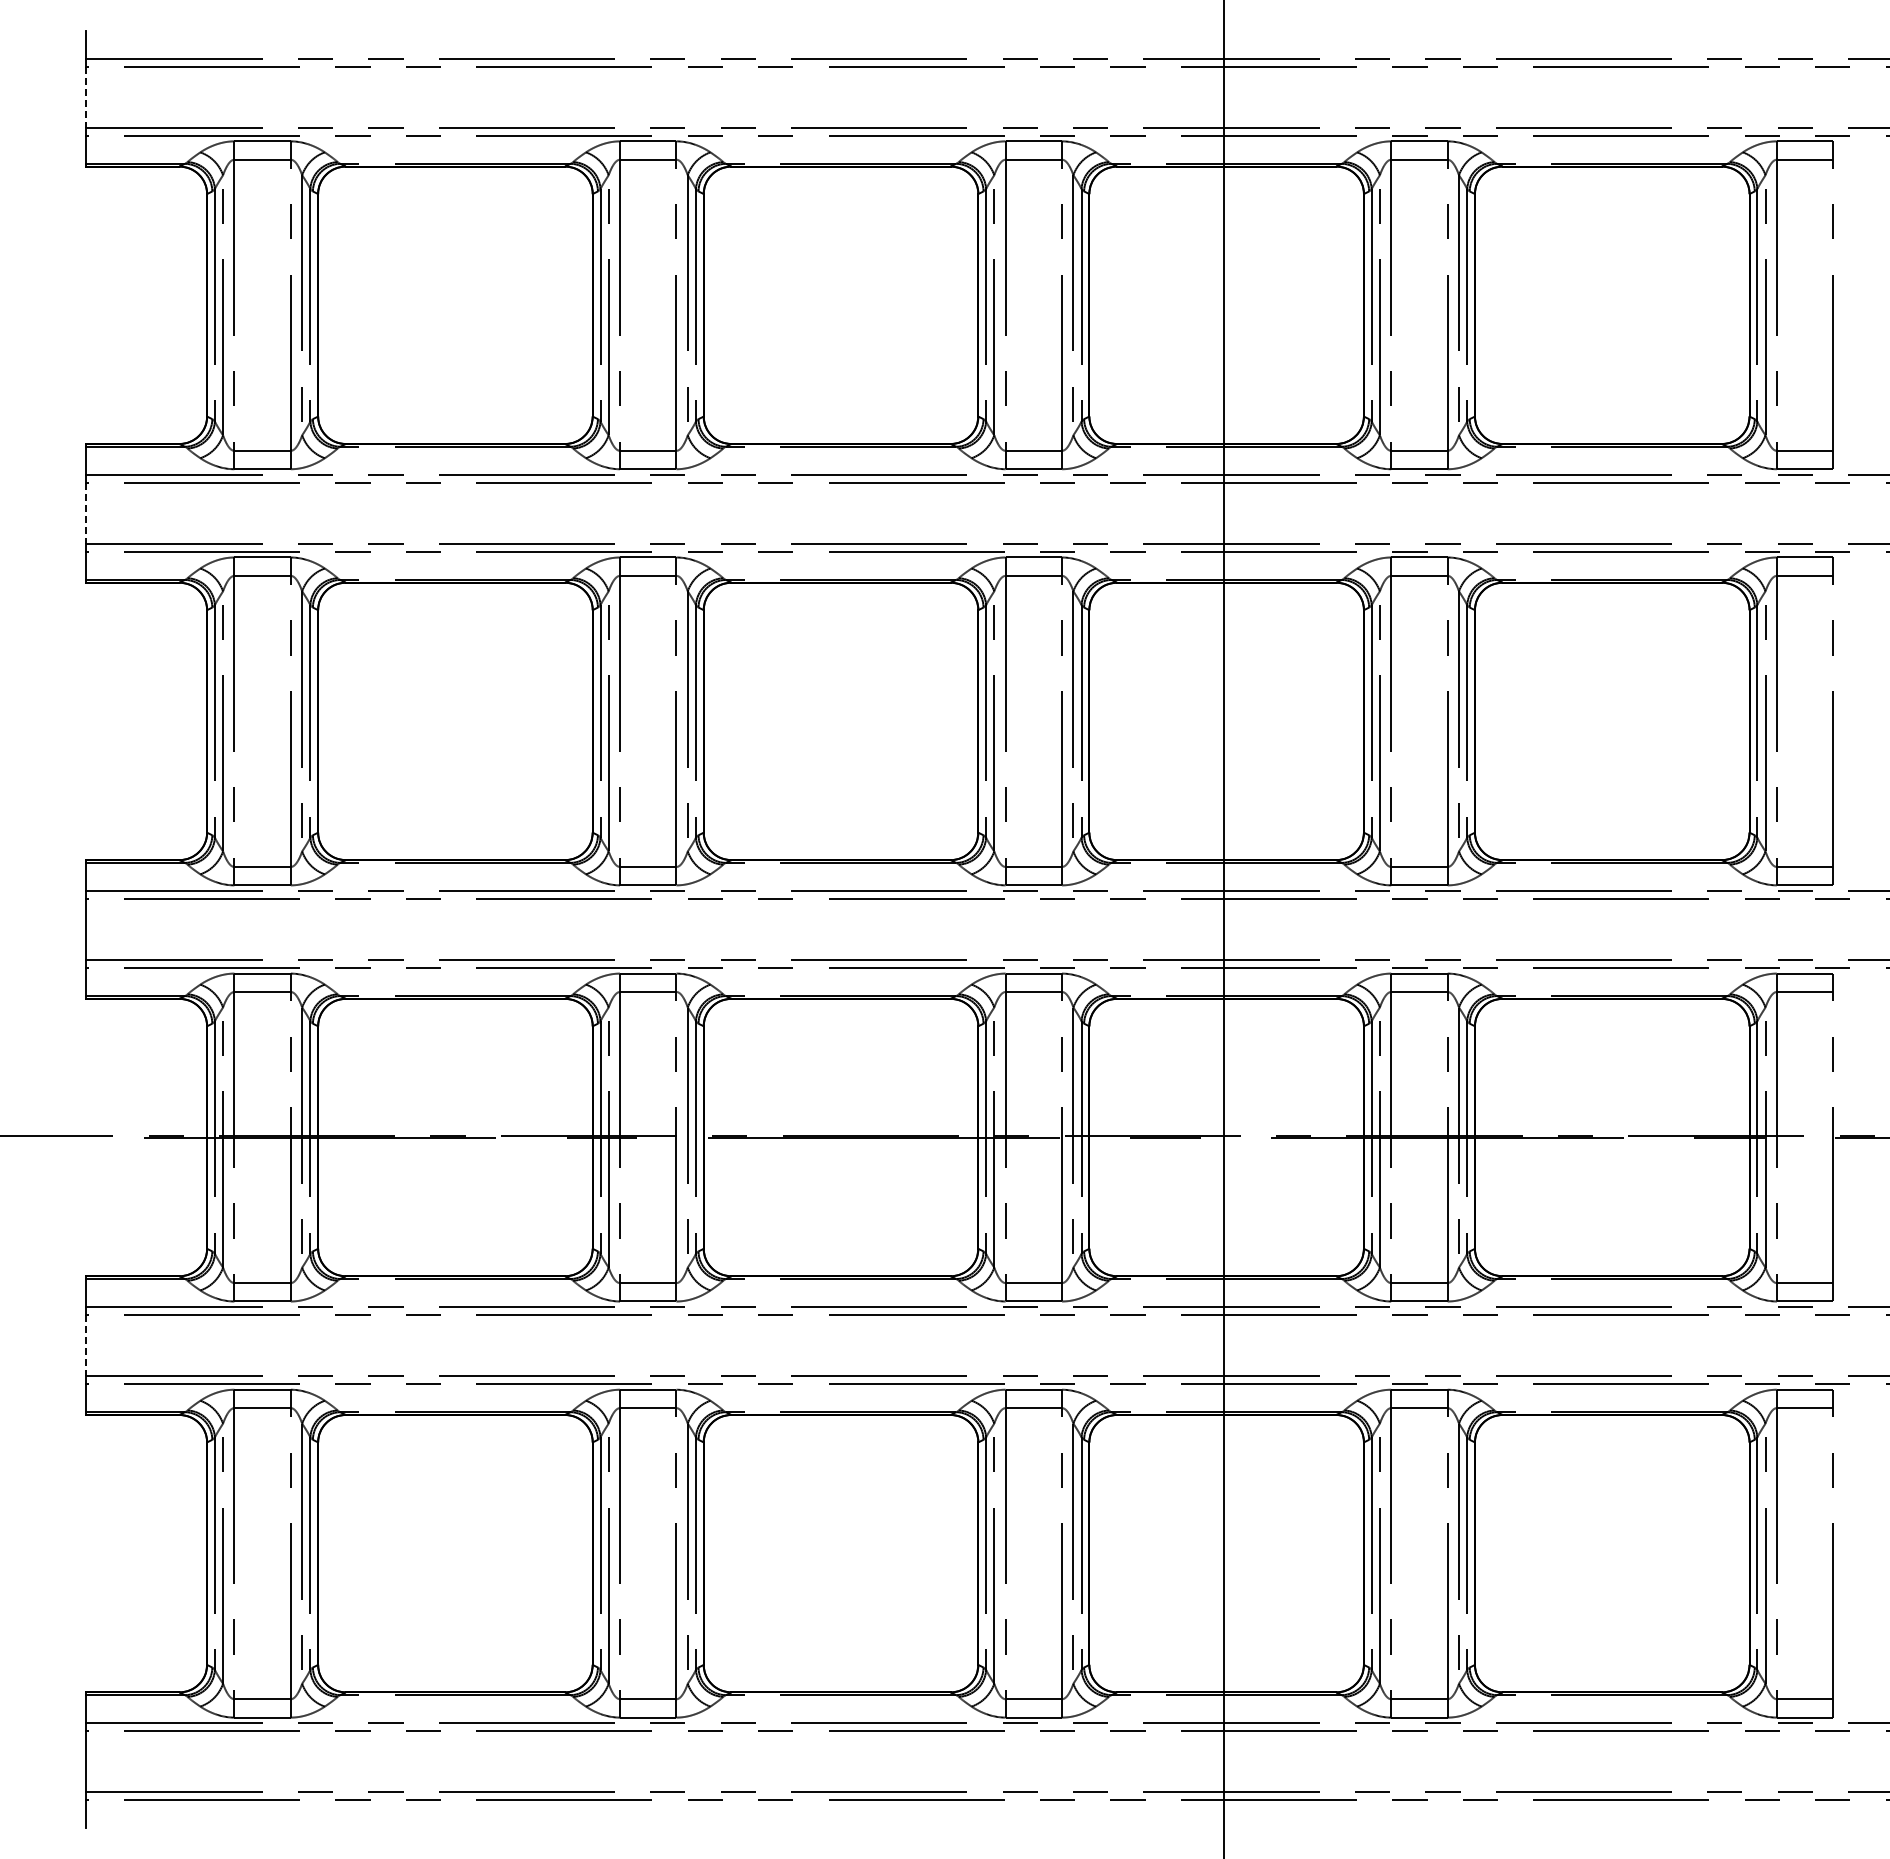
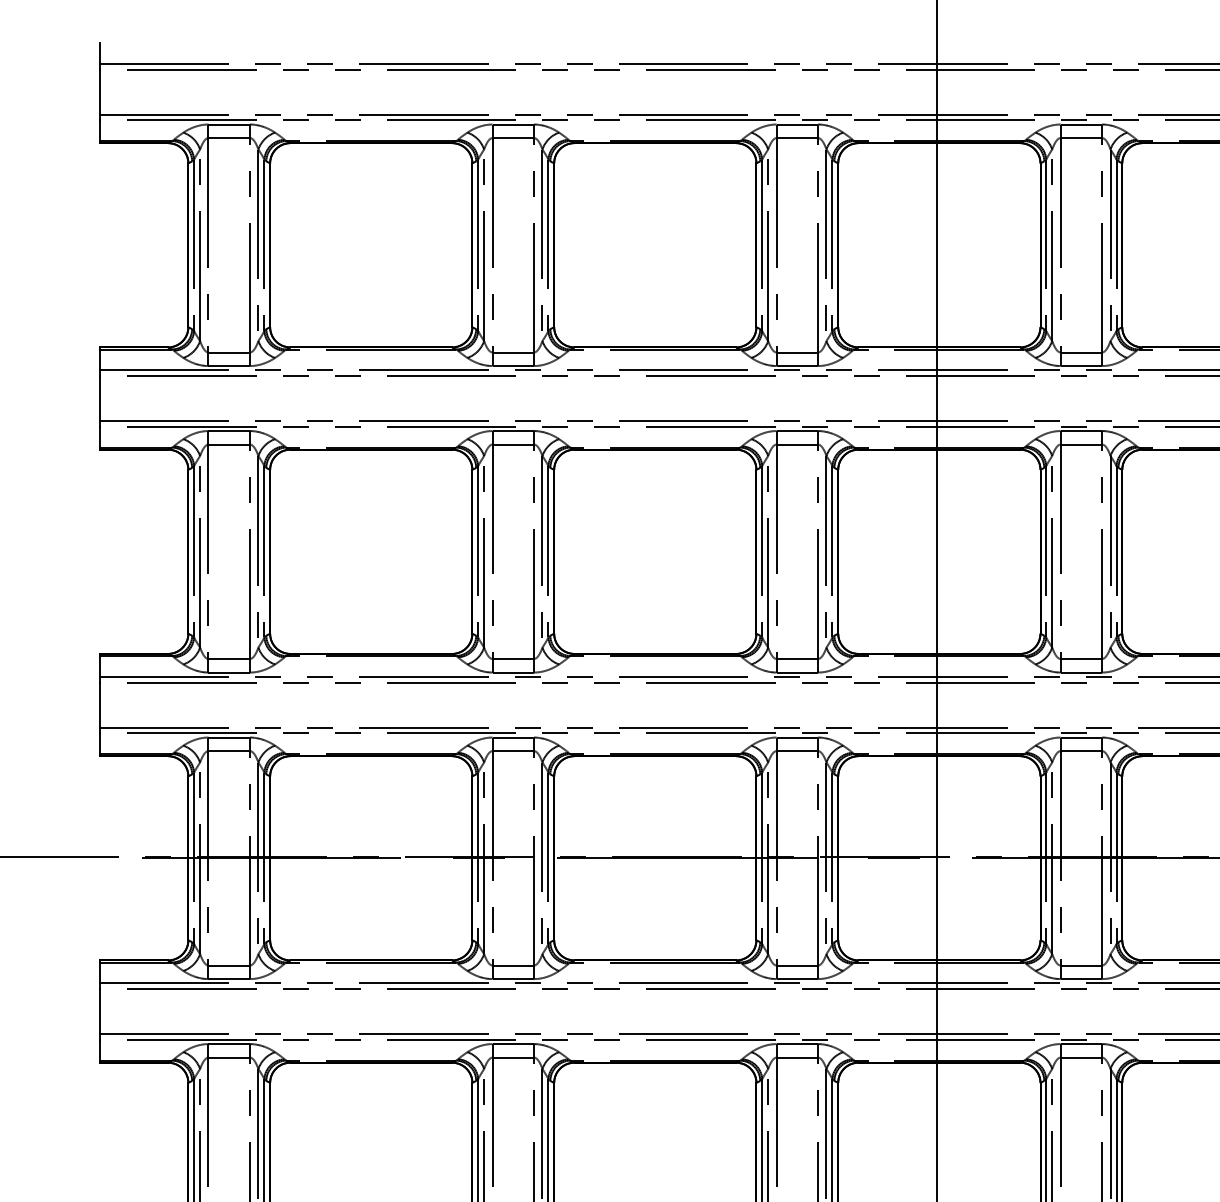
line: (86, 97) -> (99, 92), dashed -> solid
line: (86, 513) -> (99, 398), dashed -> solid
line: (86, 1345) -> (99, 1011), dashed -> solid

